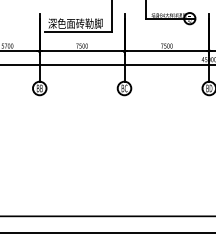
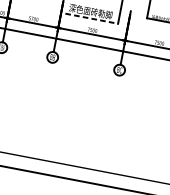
line: (78, 32) -> (91, 19), solid -> dashed

